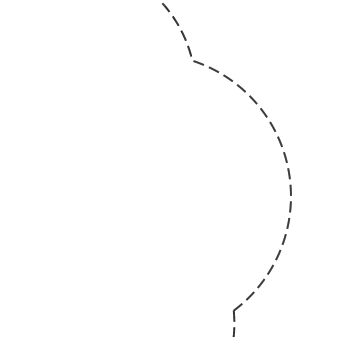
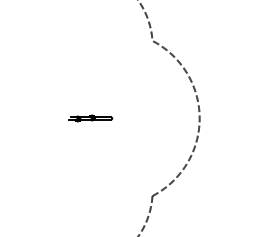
part: (113, 202) -> (90, 118), added

